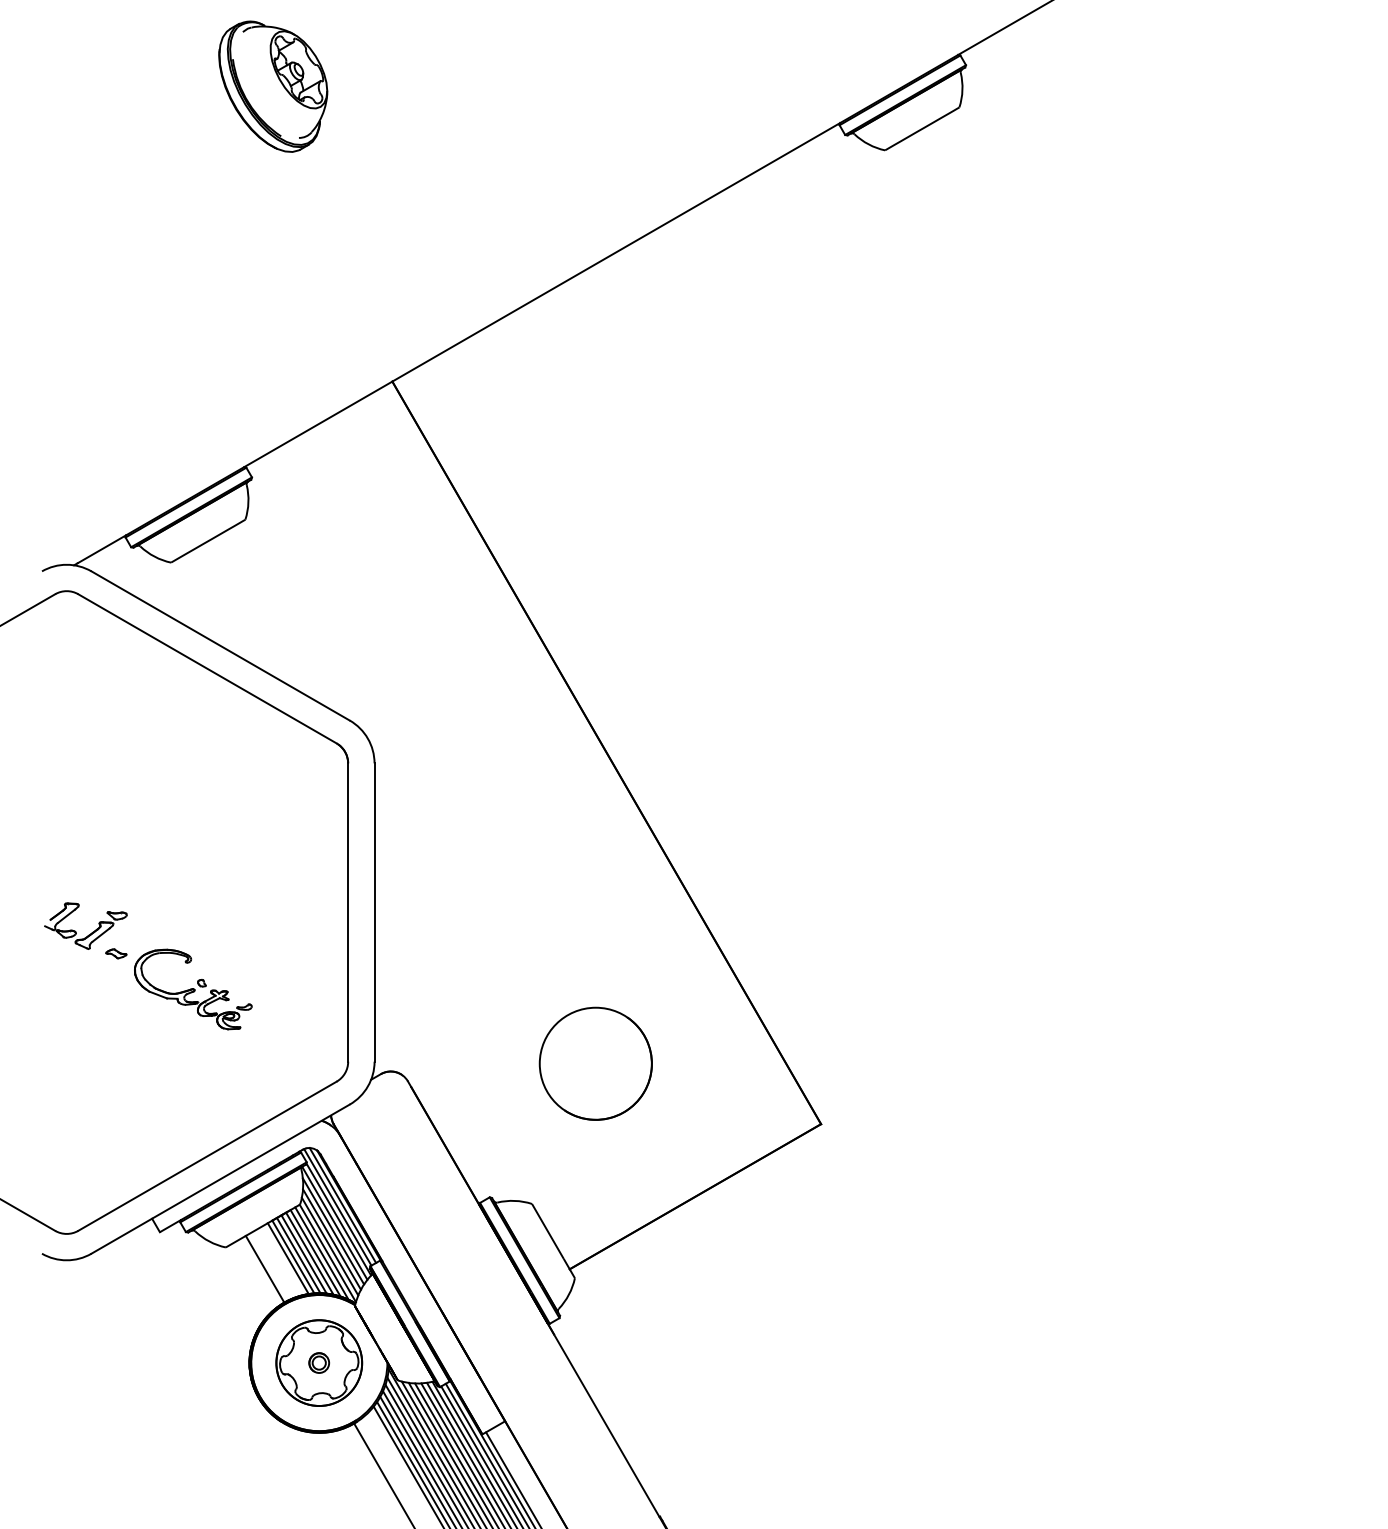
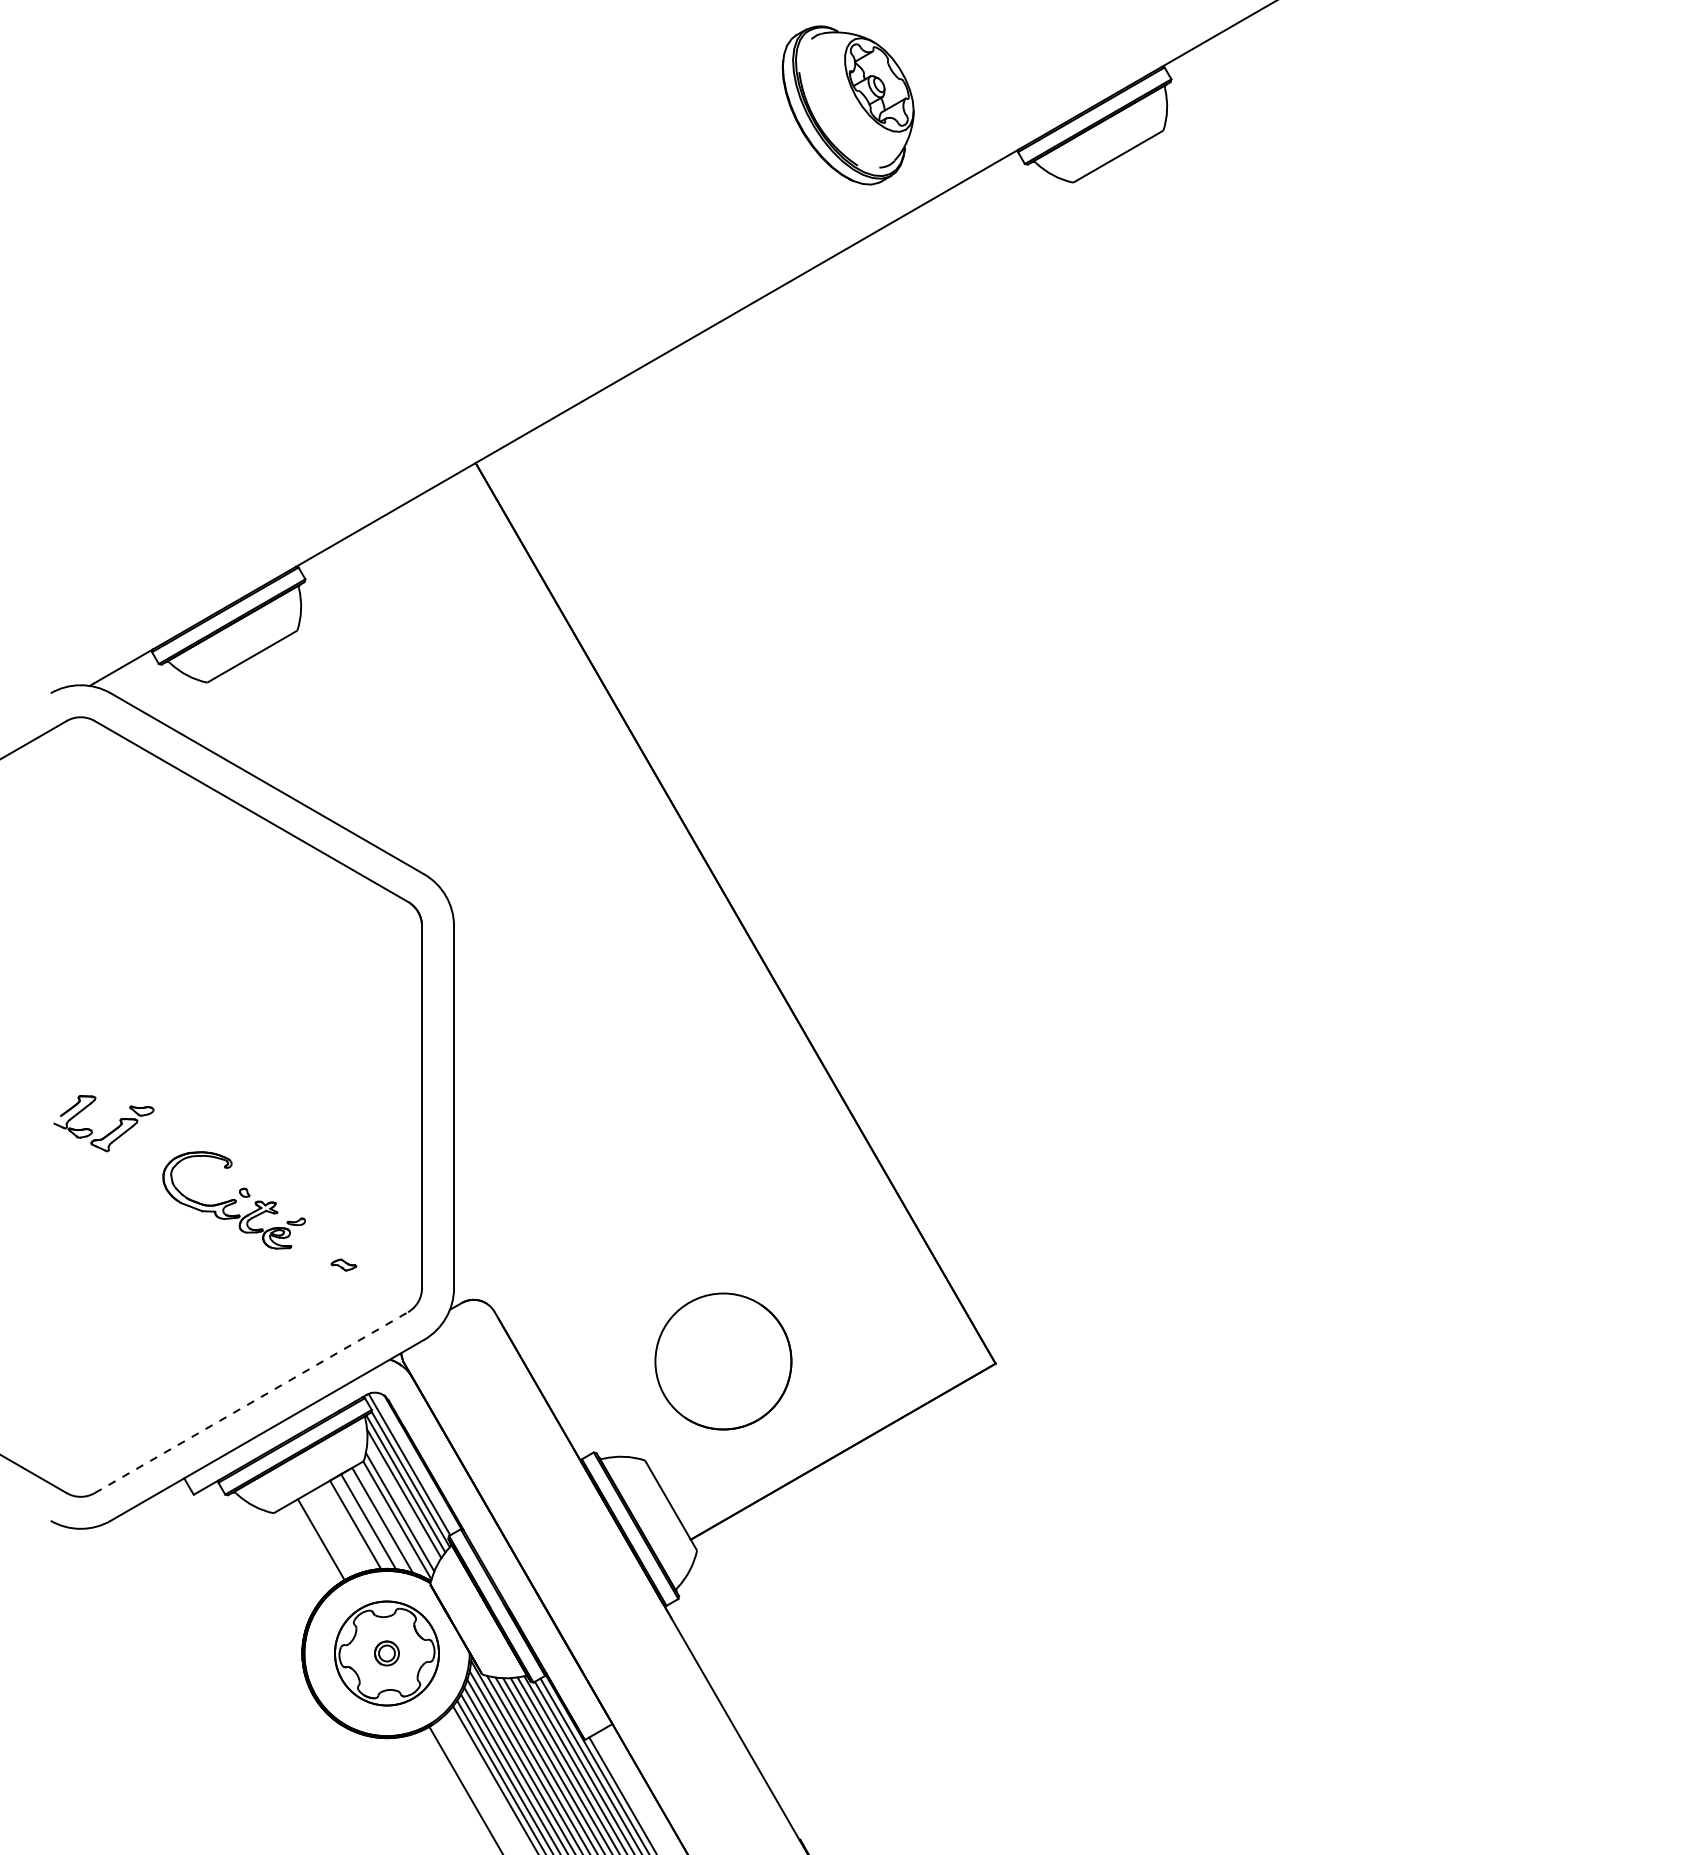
part: (272, 86) -> (847, 105), moved
part: (116, 953) -> (343, 1264), moved
circle: (595, 1063) -> (723, 1361), moved
line: (207, 1156) -> (251, 1402), solid -> dashed
line: (342, 1205) -> (415, 1462), removed
line: (332, 1239) -> (402, 1503), removed
line: (309, 1253) -> (375, 1520), removed
line: (321, 1253) -> (389, 1520), removed
line: (298, 1255) -> (361, 1522), removed
line: (288, 1258) -> (349, 1526), removed

